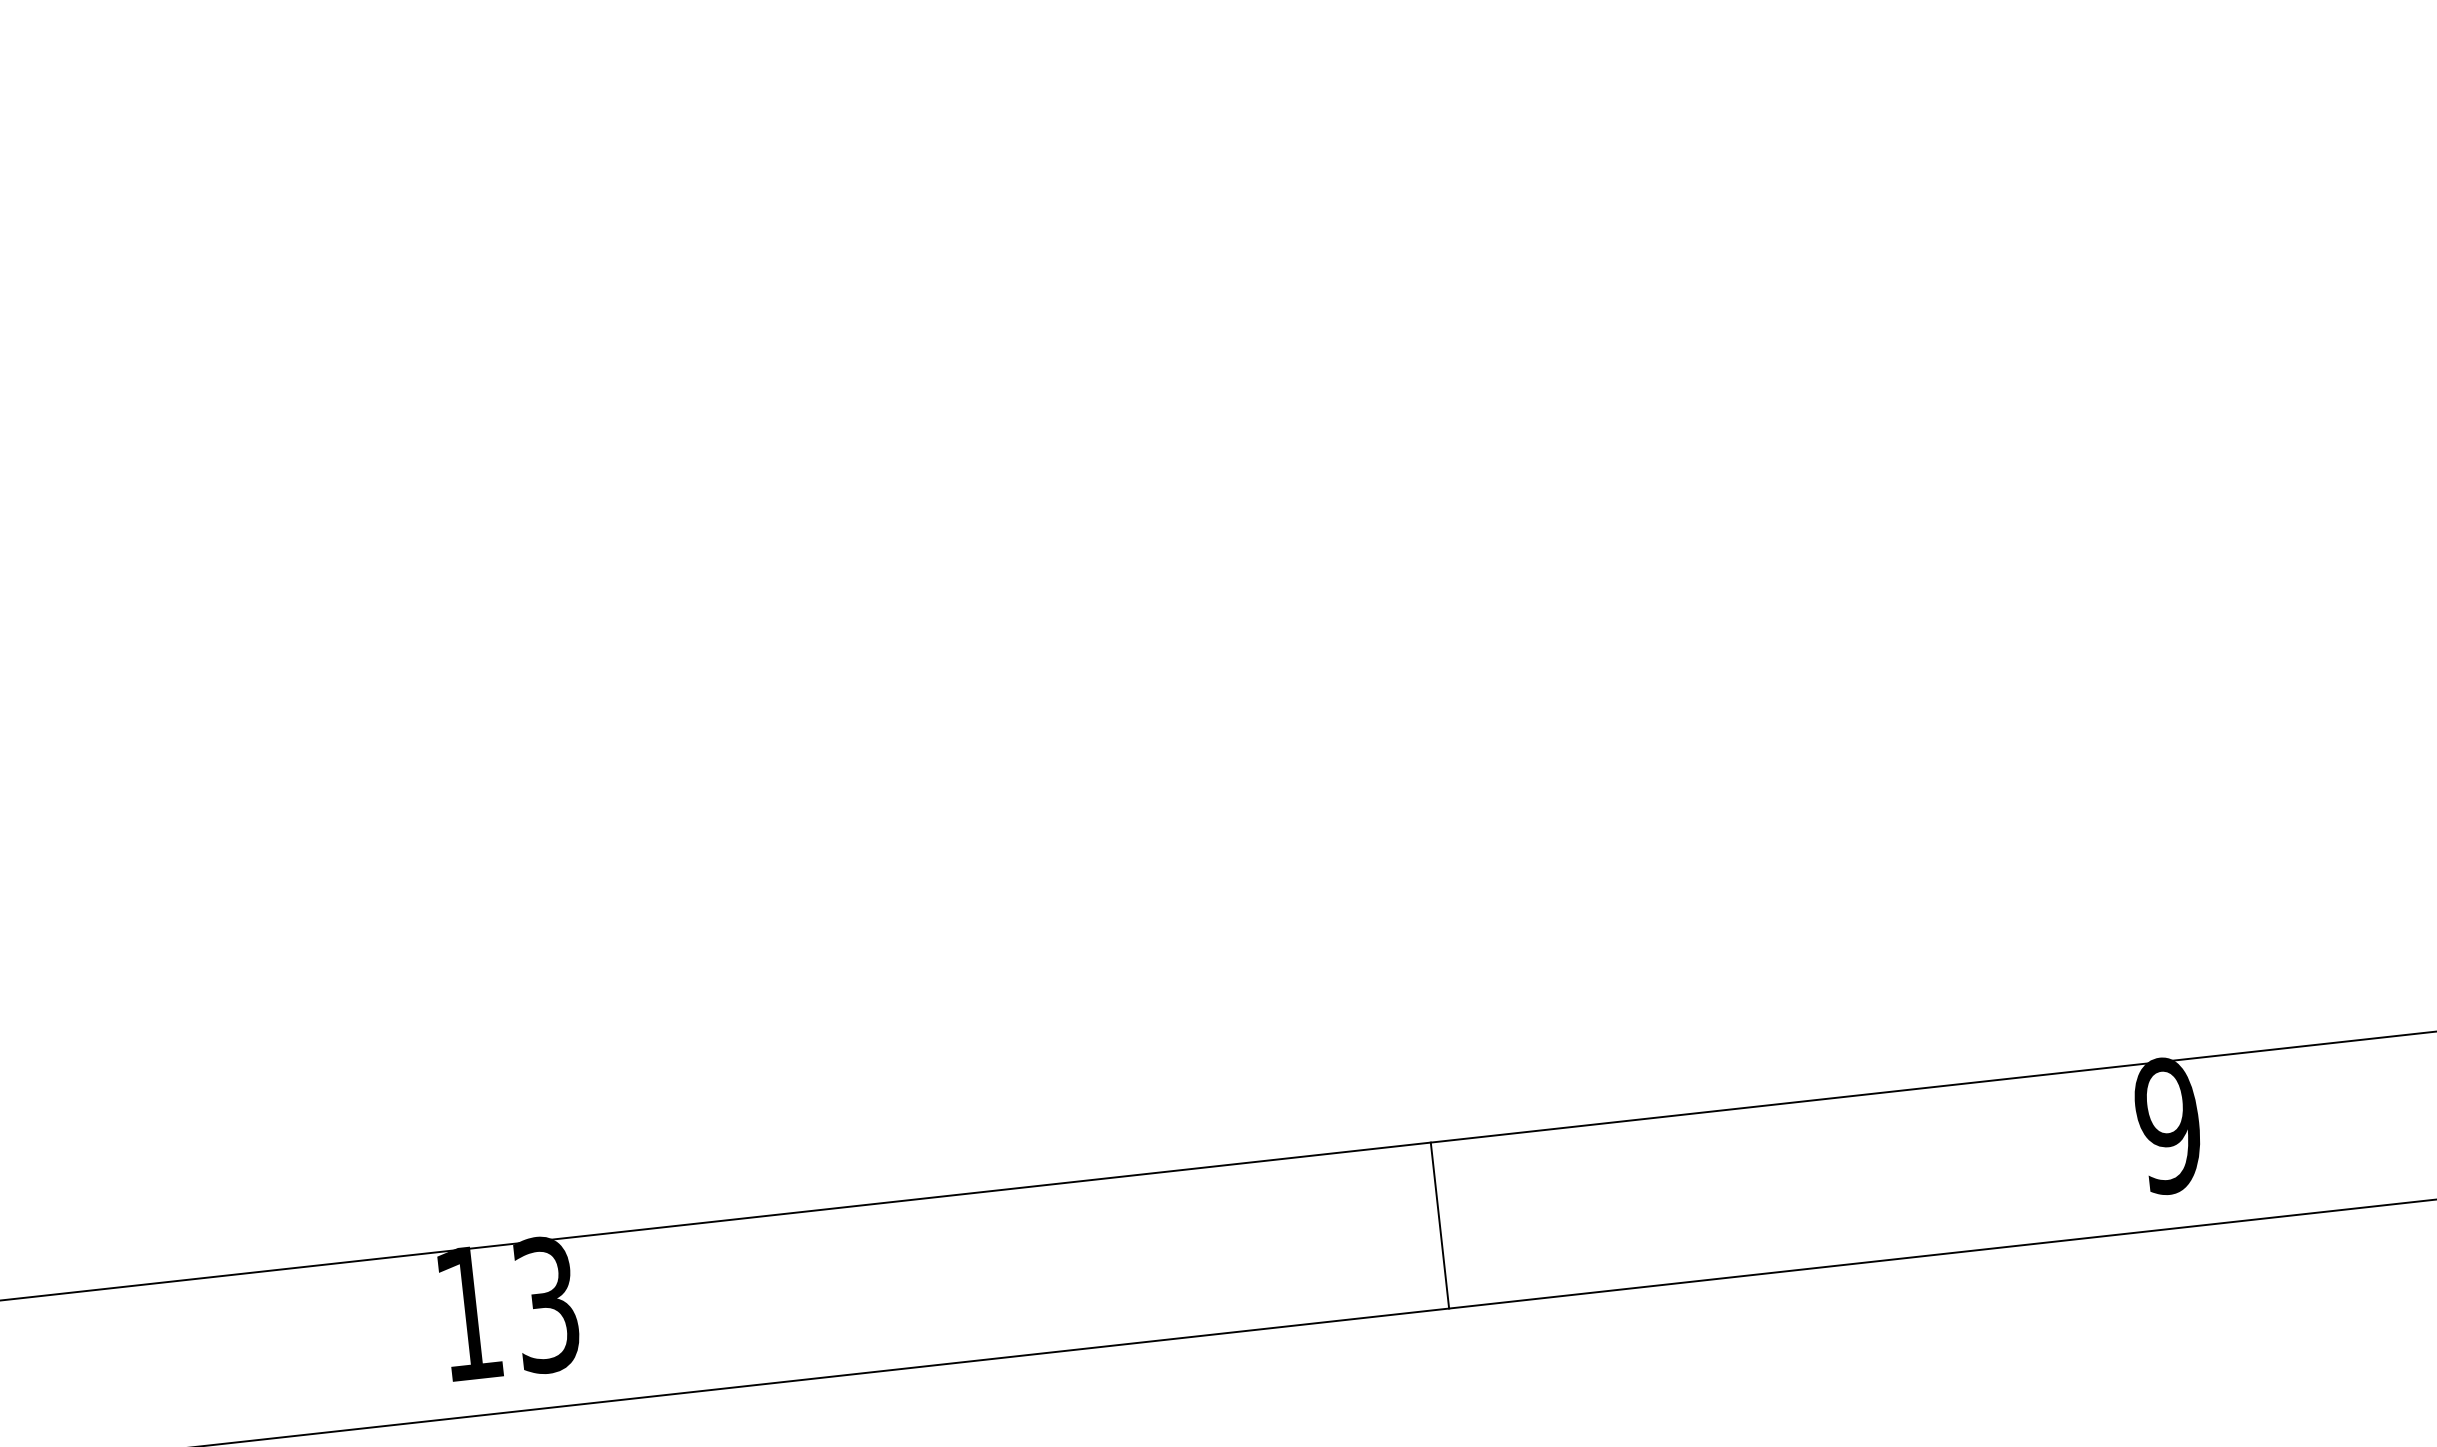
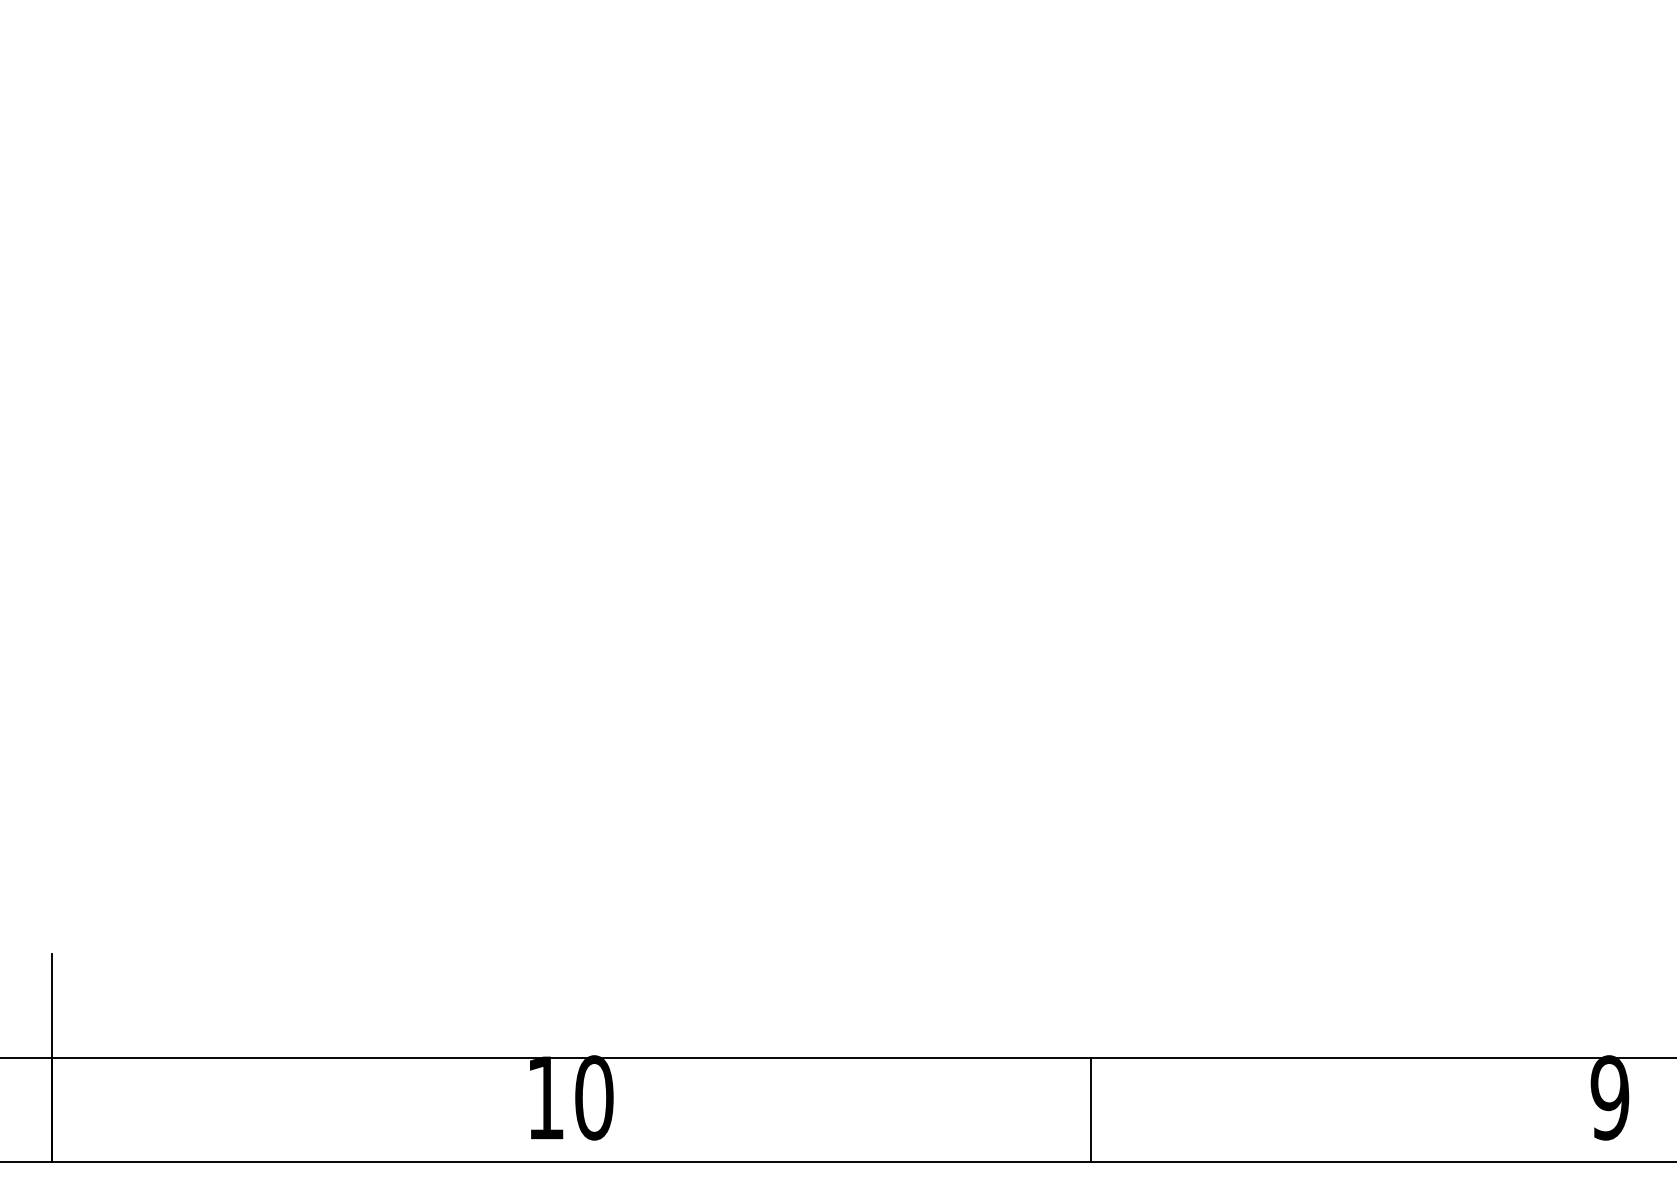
line: (1439, 1225) -> (1091, 1109), moved
text: (546, 1304) -> (594, 1097), 13 -> 10

